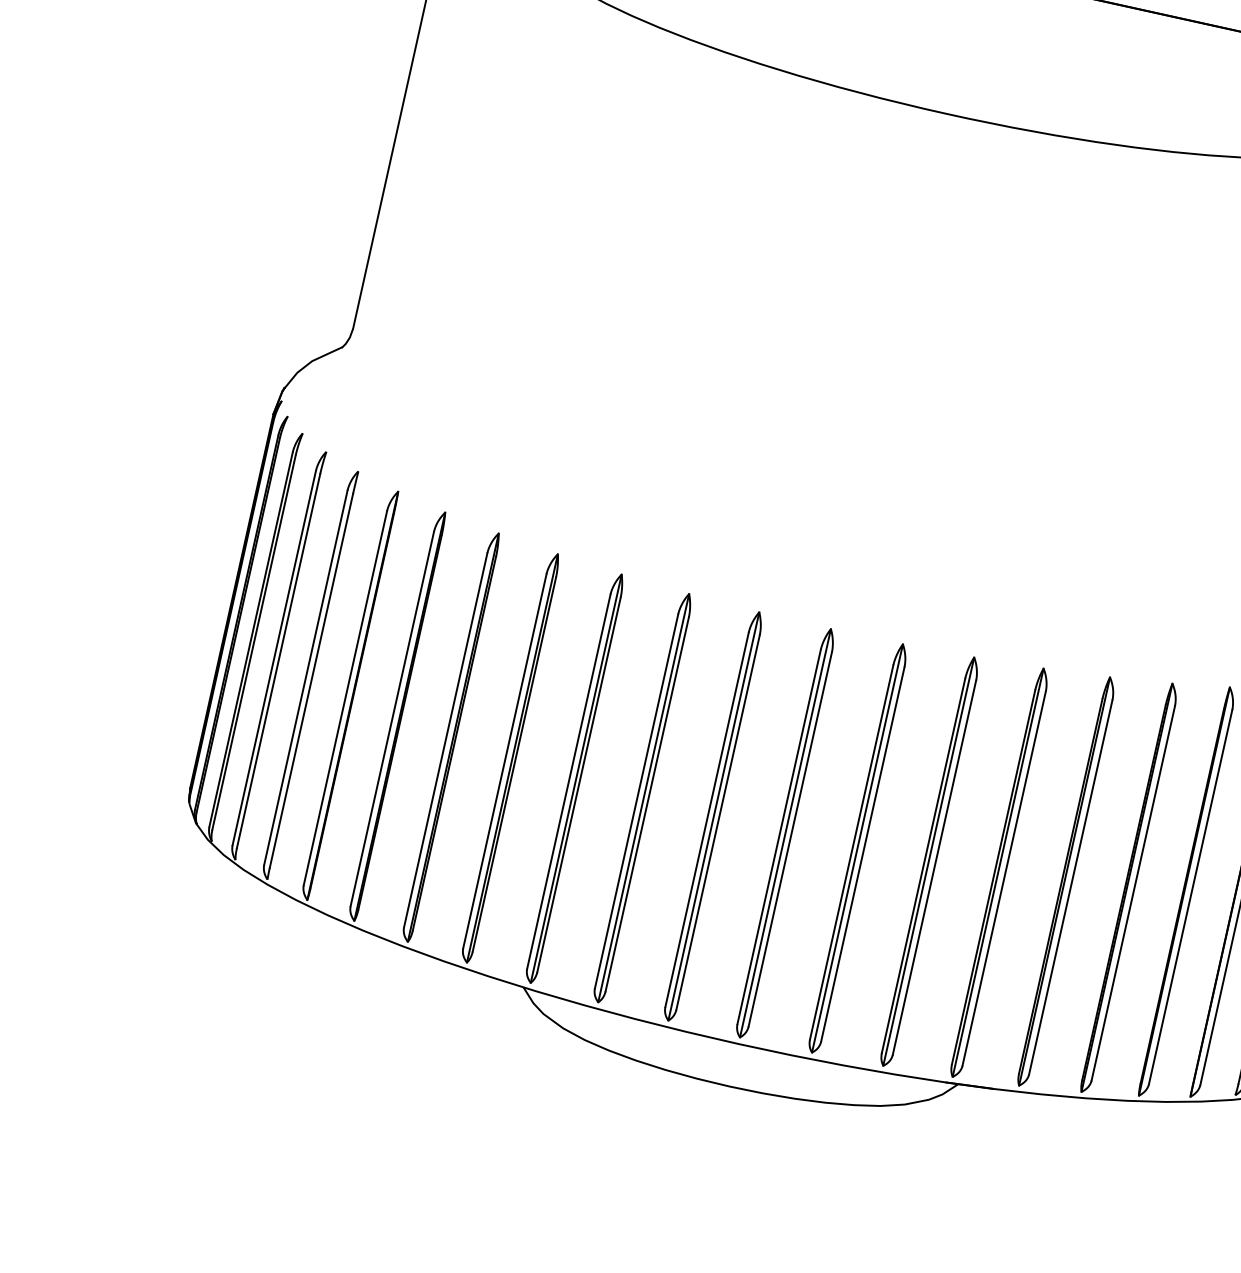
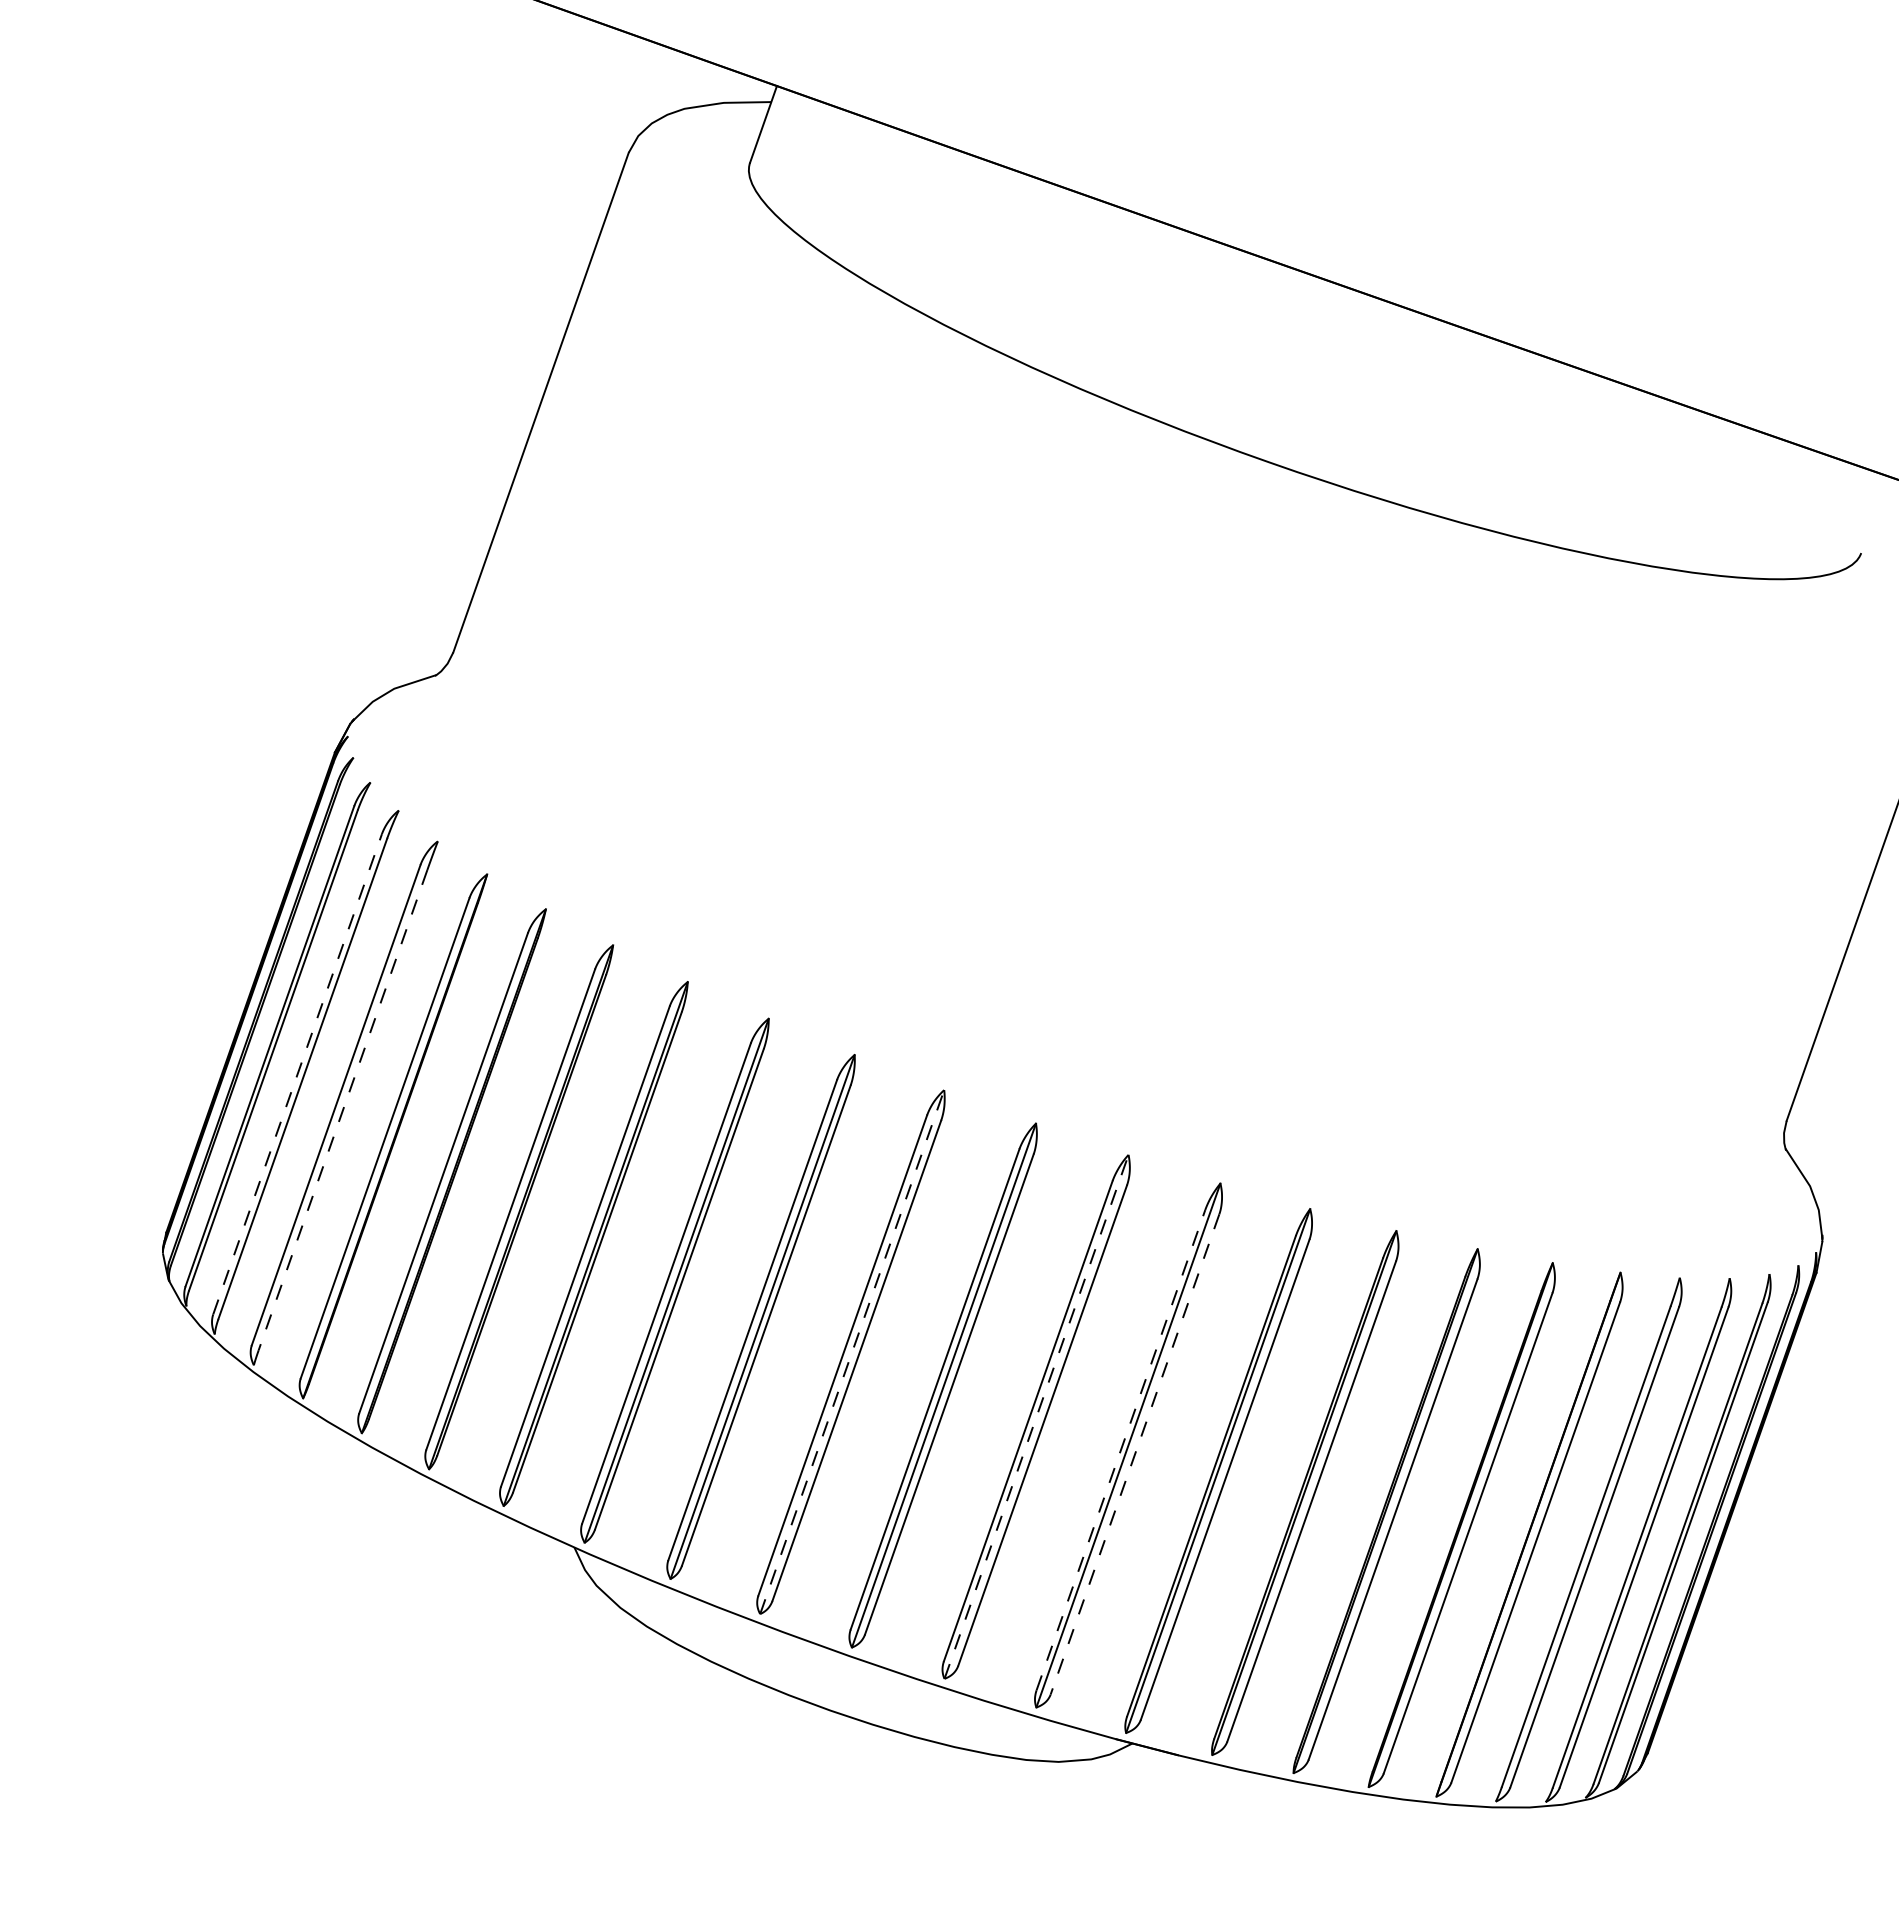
line: (274, 657) -> (297, 1073), solid -> dashed
line: (311, 681) -> (342, 1110), solid -> dashed
line: (714, 816) -> (852, 1352), solid -> dashed
line: (857, 848) -> (1036, 1416), solid -> dashed
line: (923, 865) -> (1121, 1449), solid -> dashed
line: (934, 867) -> (1134, 1454), solid -> dashed

